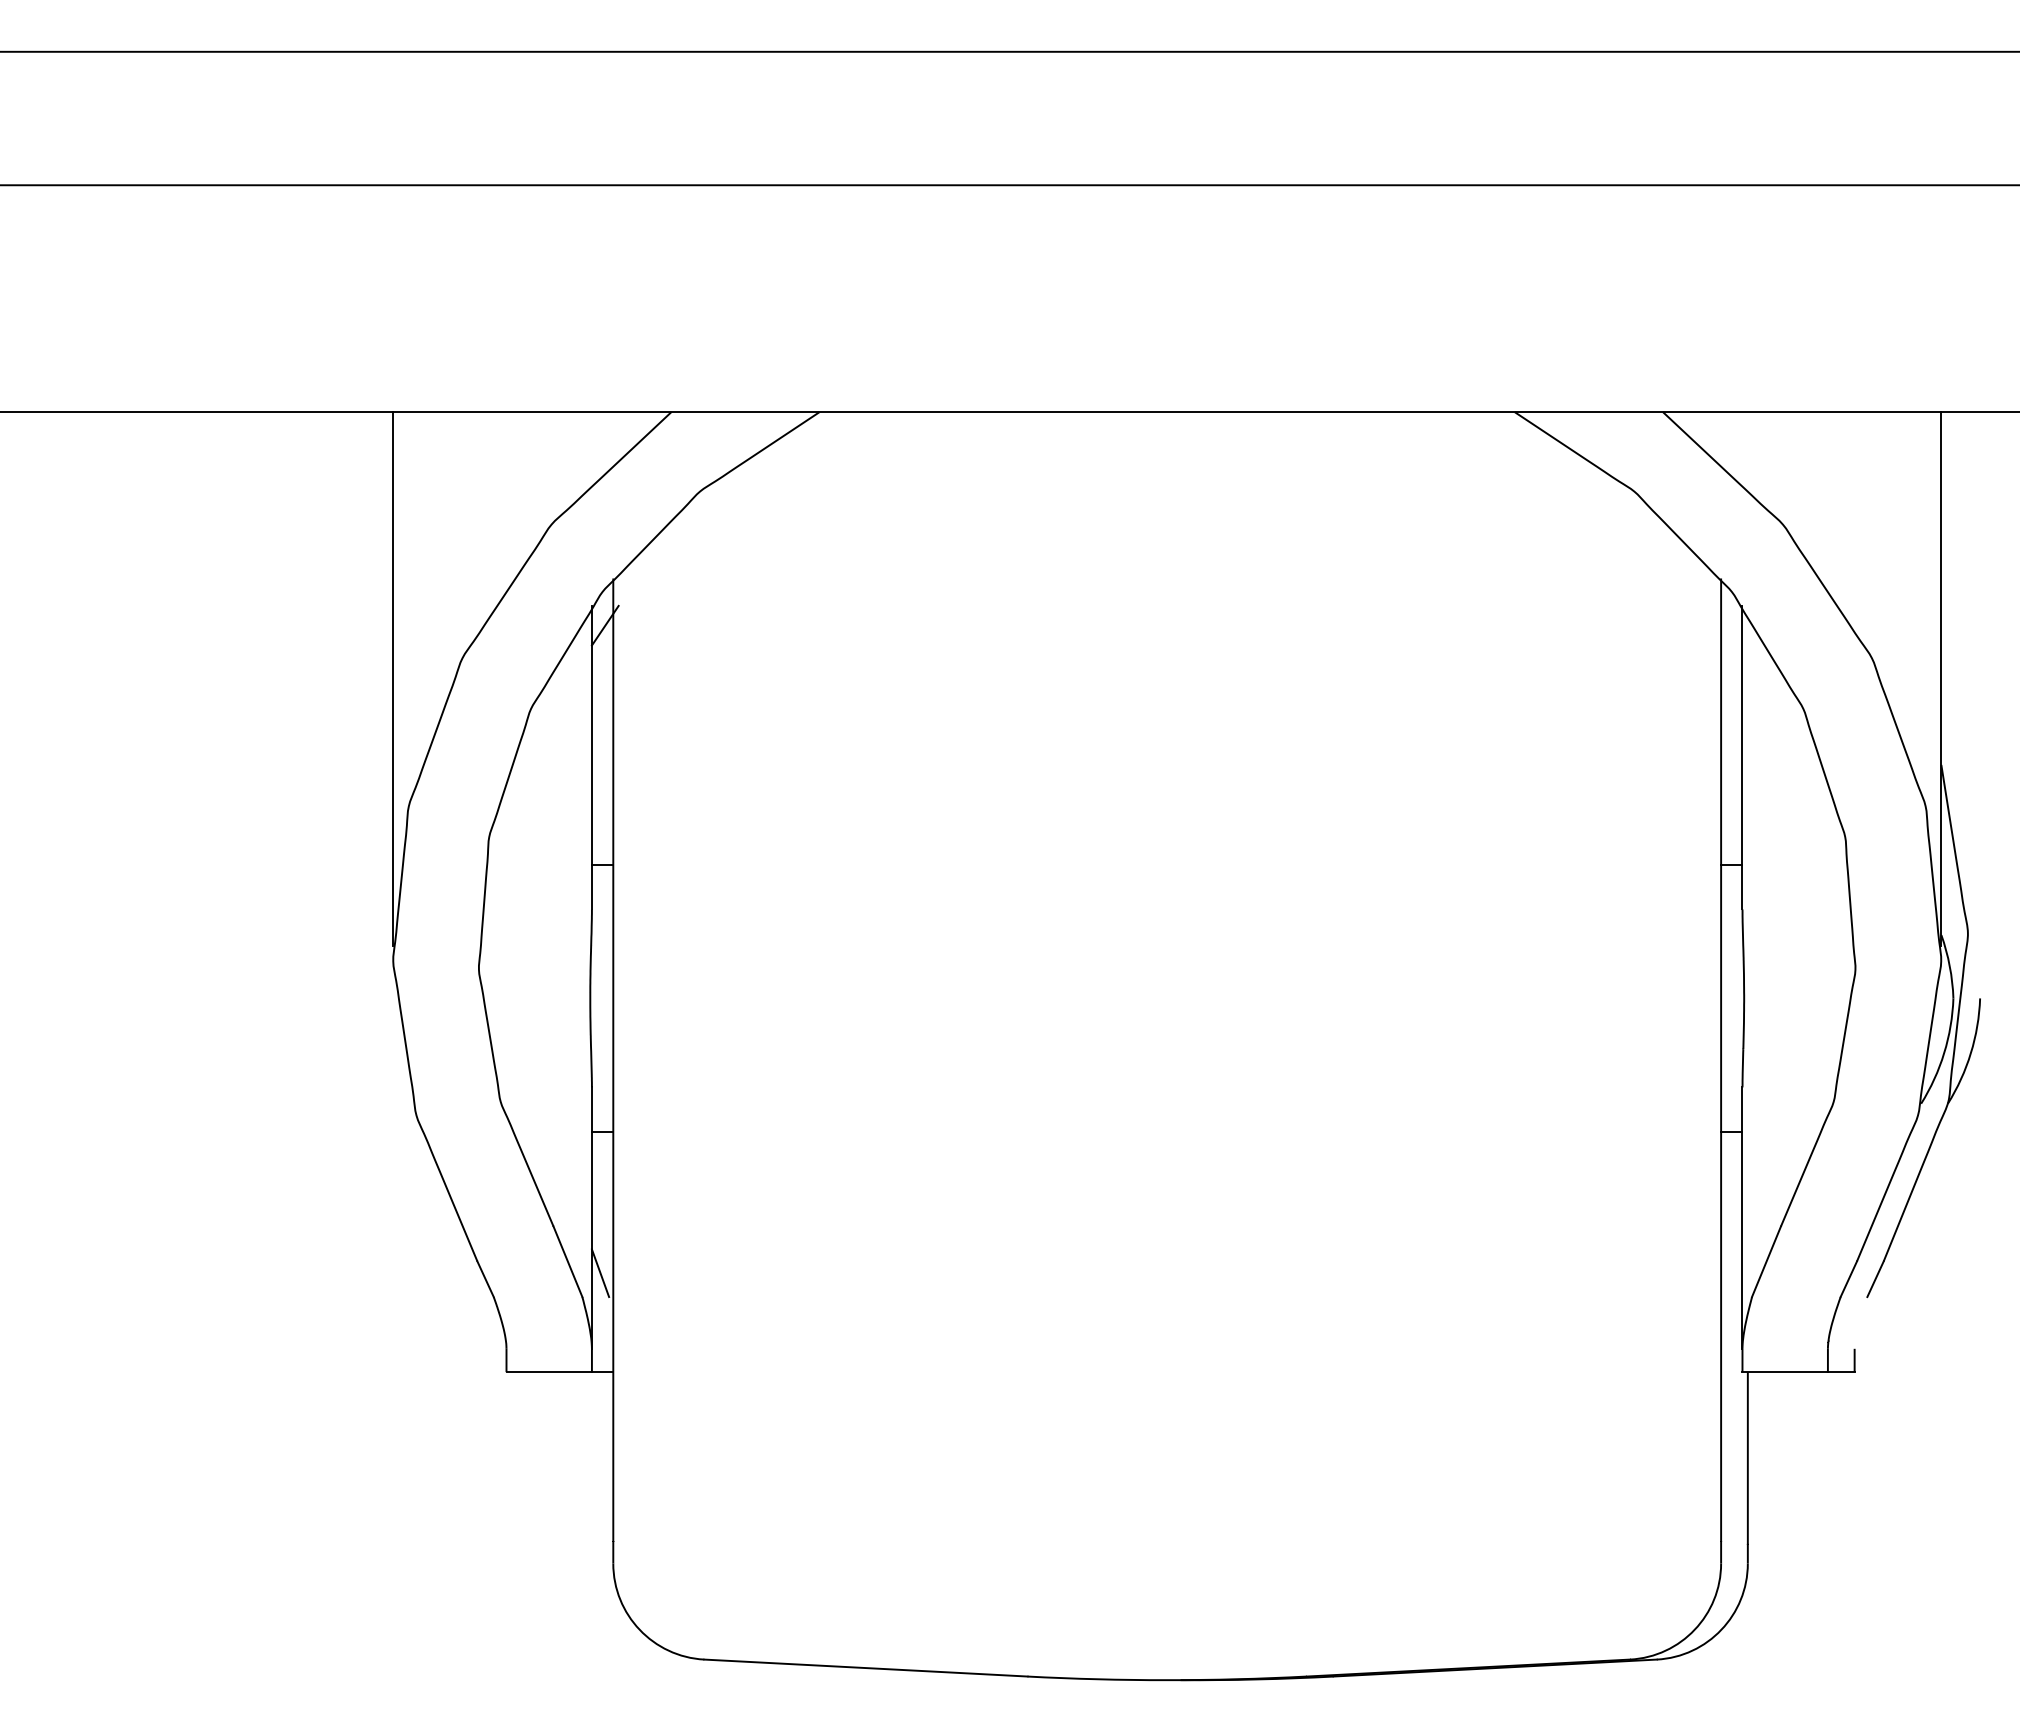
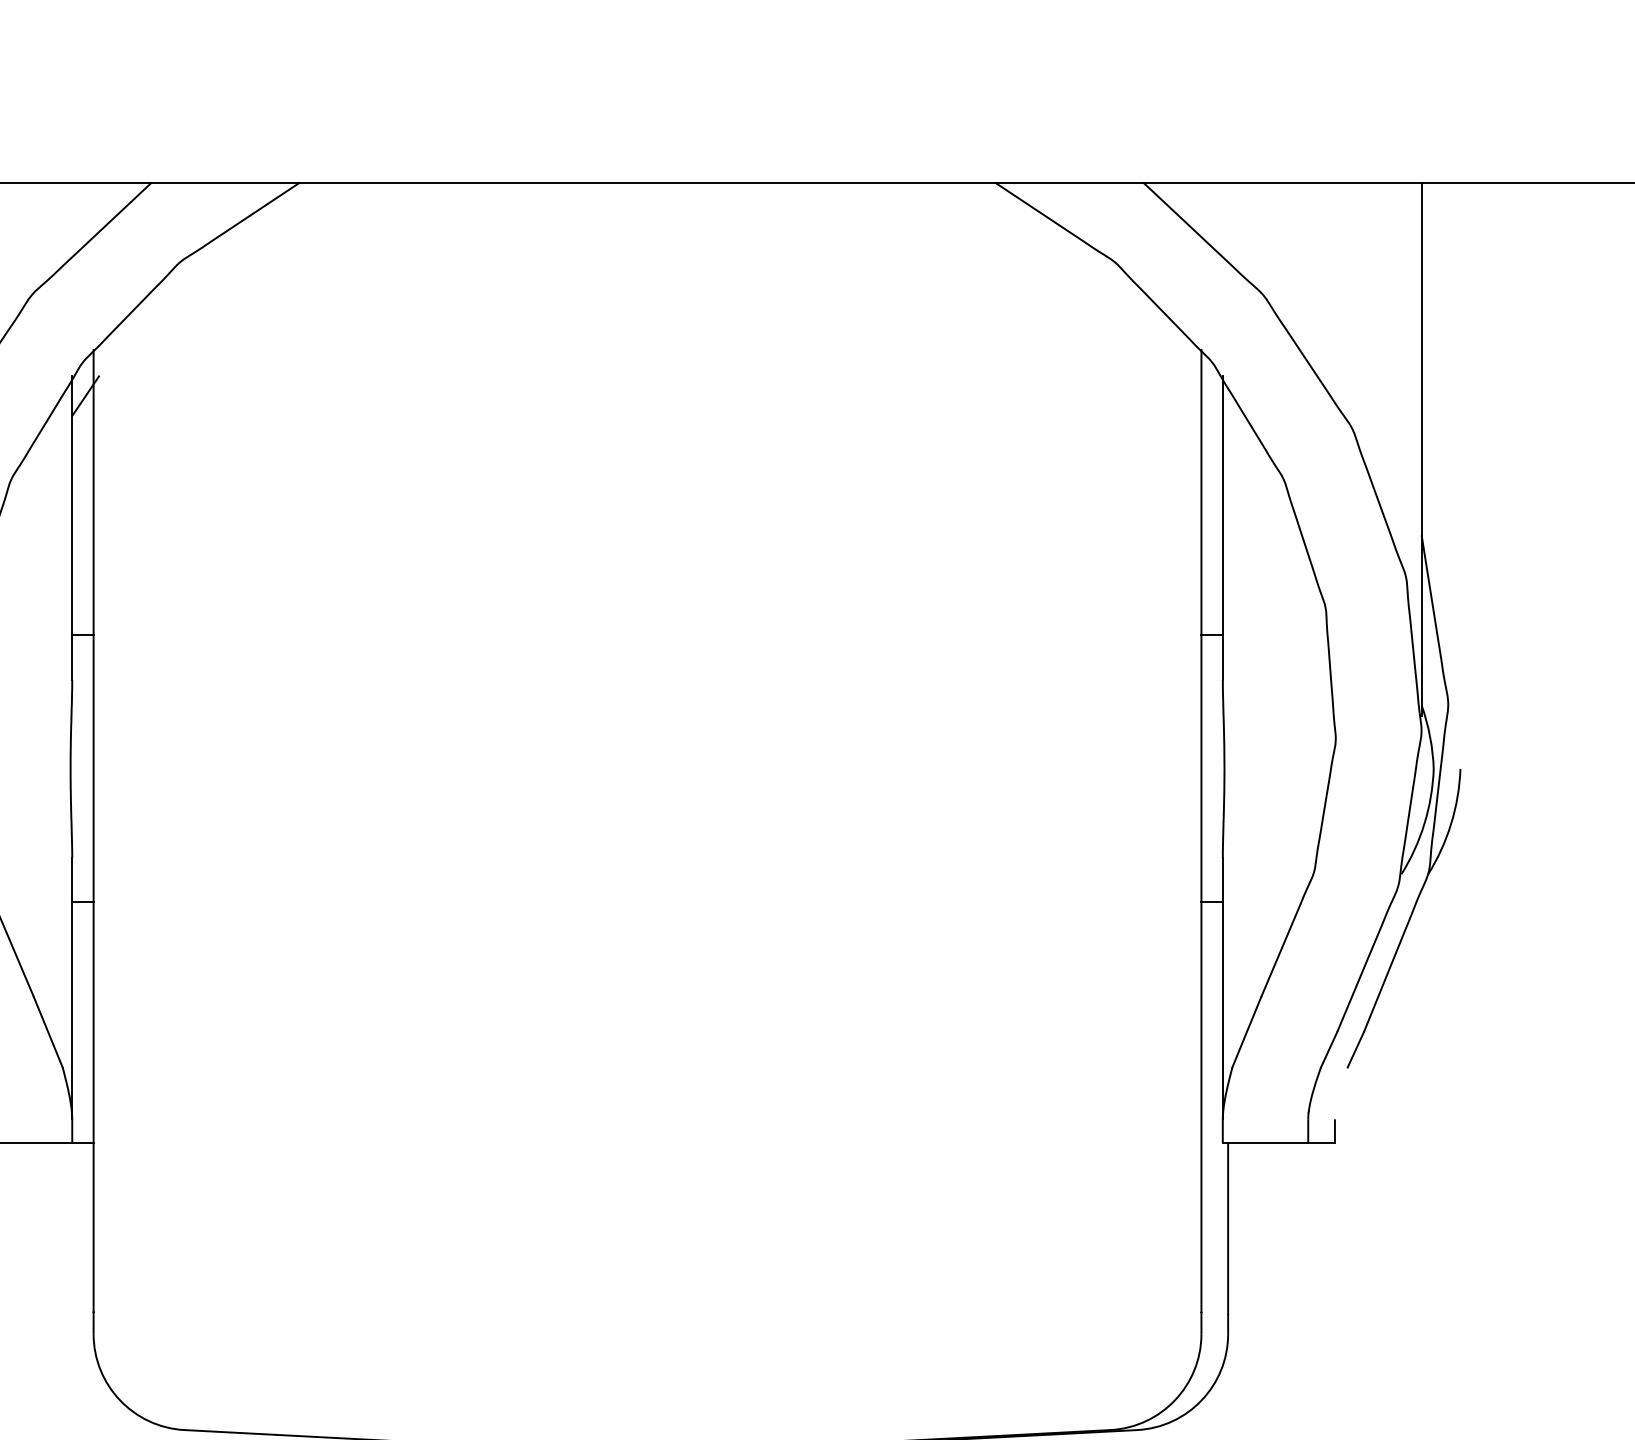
line: (600, 1273) -> (80, 1043), removed

